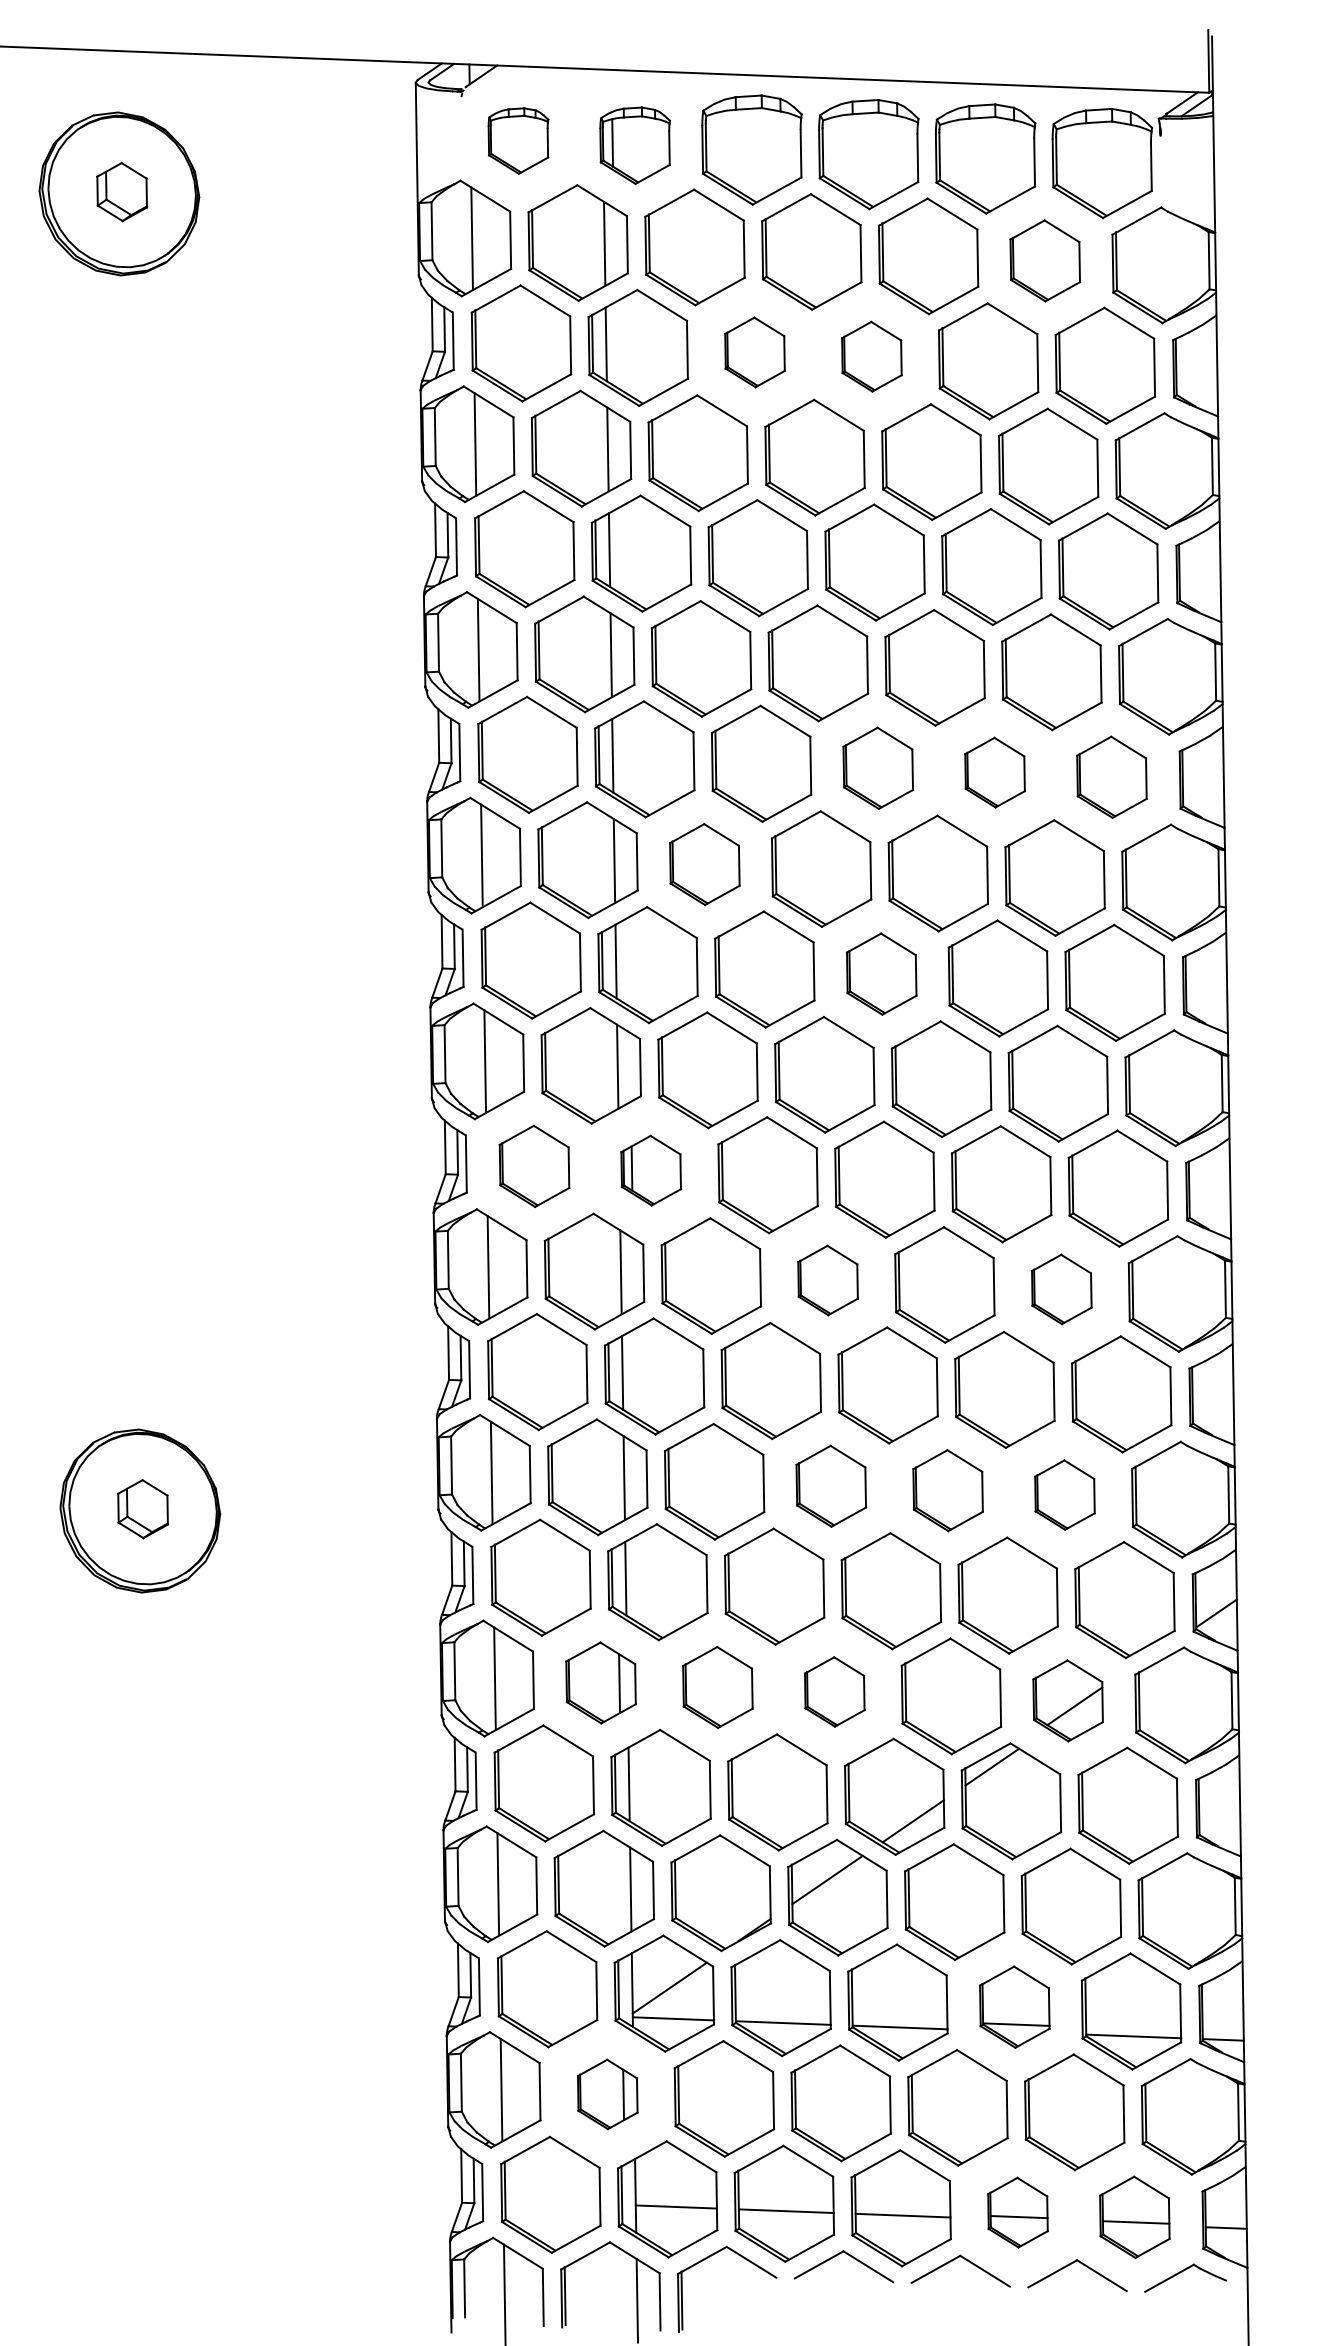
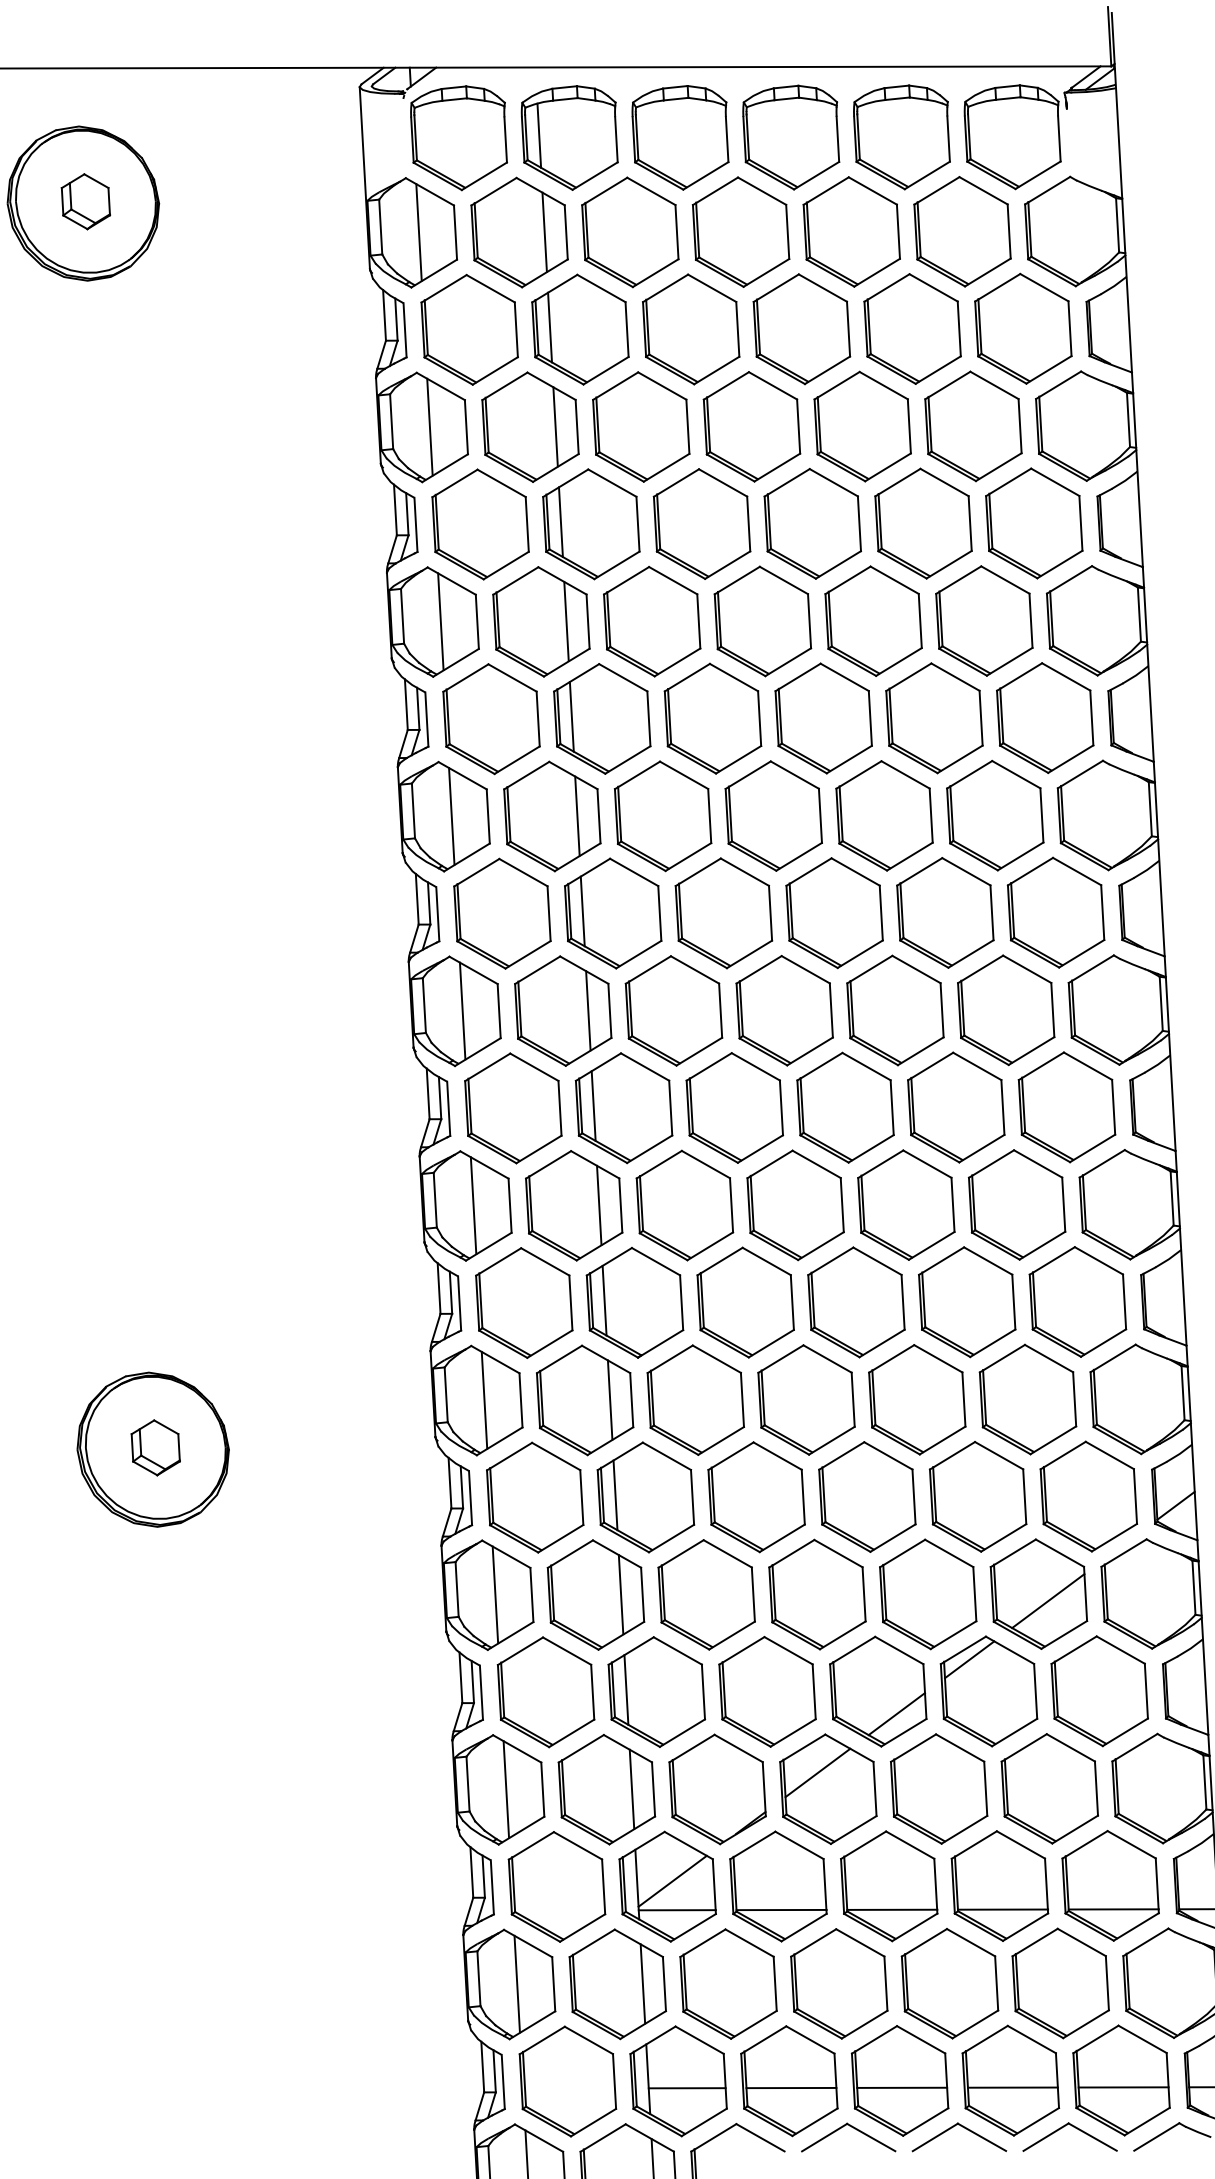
part: (518, 140) -> (459, 137), size x1.67
part: (634, 145) -> (569, 138), size x1.43
part: (1044, 260) -> (961, 231), size x1.43
part: (754, 352) -> (690, 329), size x1.67
part: (871, 356) -> (801, 328), size x1.67
part: (877, 768) -> (822, 718), size x1.43
part: (994, 772) -> (933, 718), size x1.67
part: (1111, 777) -> (1044, 718), size x1.43
part: (704, 864) -> (662, 816), size x1.43
part: (881, 974) -> (834, 913), size x1.43
part: (534, 1166) -> (513, 1108), size x1.43
part: (650, 1170) -> (623, 1107), size x1.67
part: (827, 1280) -> (795, 1205), size x1.67
part: (1061, 1289) -> (1016, 1204), size x1.67
part: (830, 1486) -> (805, 1400), size x1.43
part: (947, 1490) -> (916, 1399), size x1.43
part: (1064, 1494) -> (1027, 1398), size x1.67
part: (600, 1682) -> (595, 1594), size x1.43
part: (717, 1687) -> (706, 1594), size x1.43
part: (834, 1691) -> (817, 1594), size x1.67
part: (1067, 1700) -> (1038, 1593), size x1.43
part: (1014, 2007) -> (999, 1886), size x1.43
part: (607, 2094) -> (617, 1984), size x1.67
part: (1017, 2212) -> (1010, 2080), size x1.67
part: (1134, 2217) -> (1121, 2080), size x1.43

